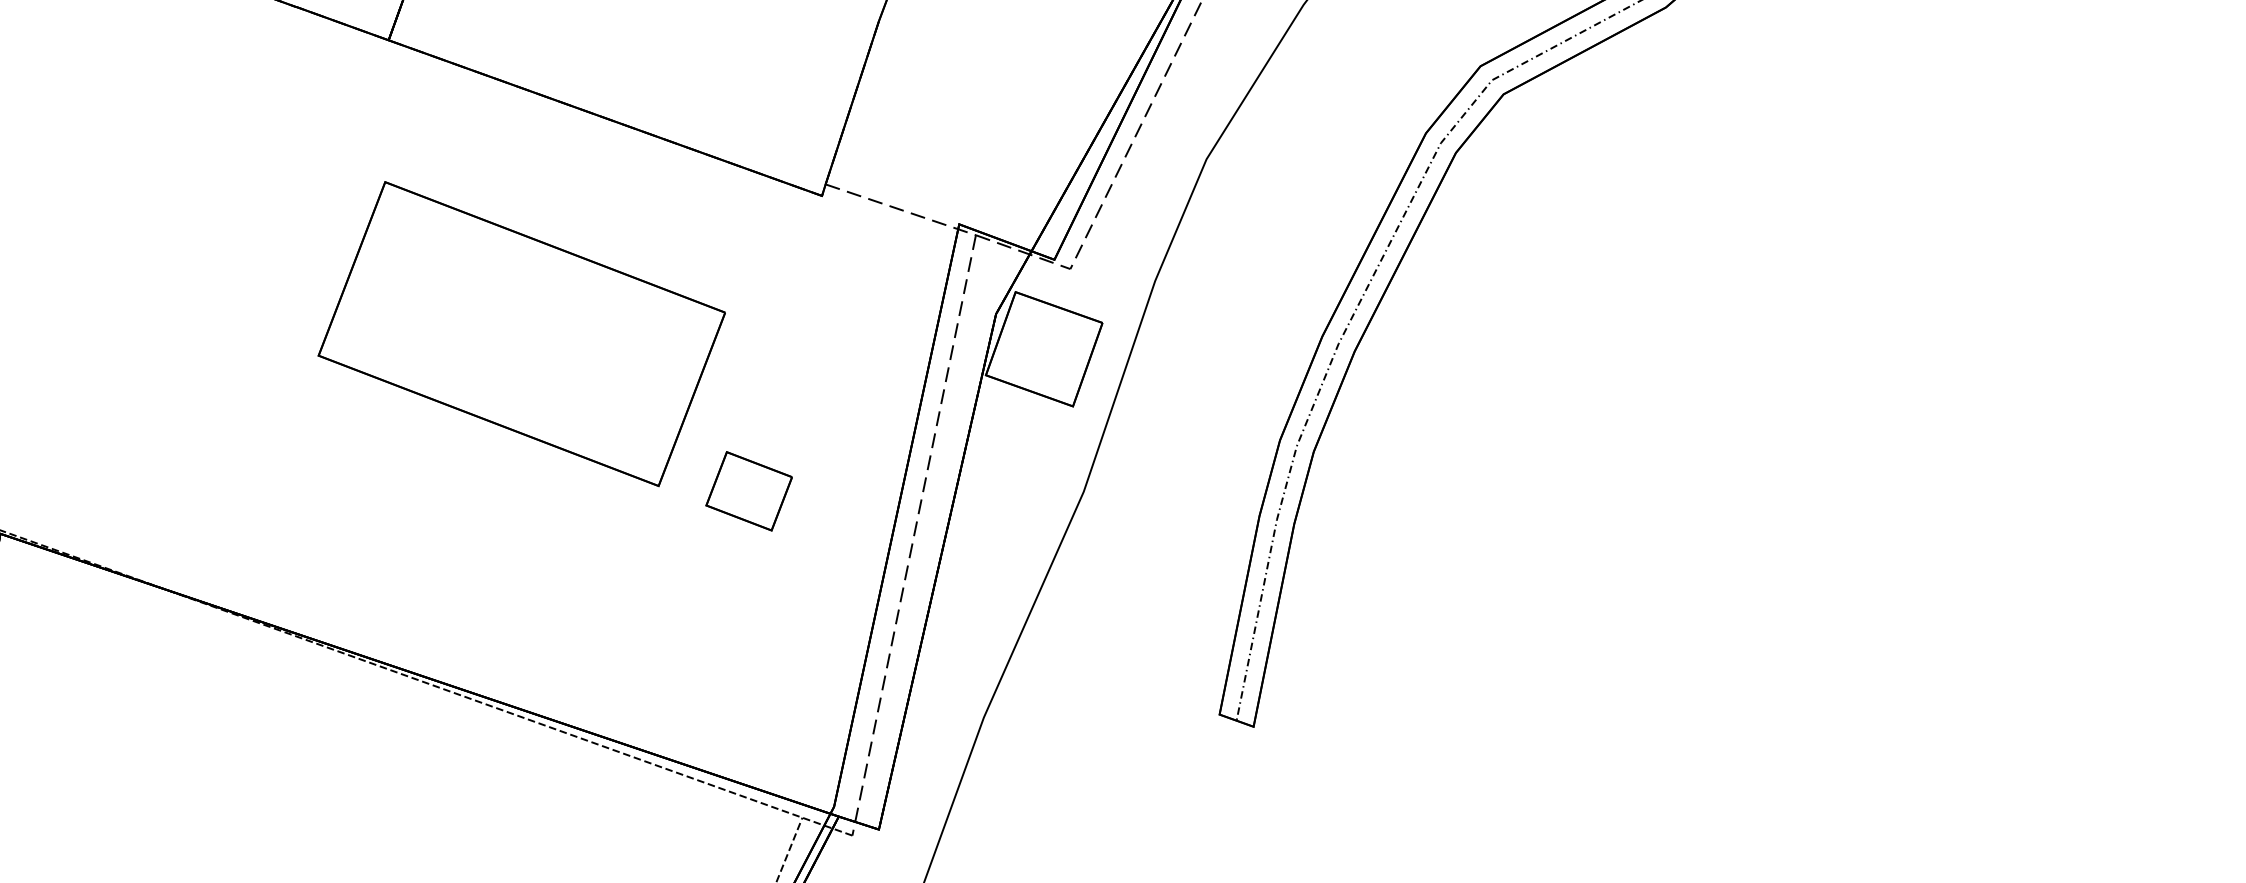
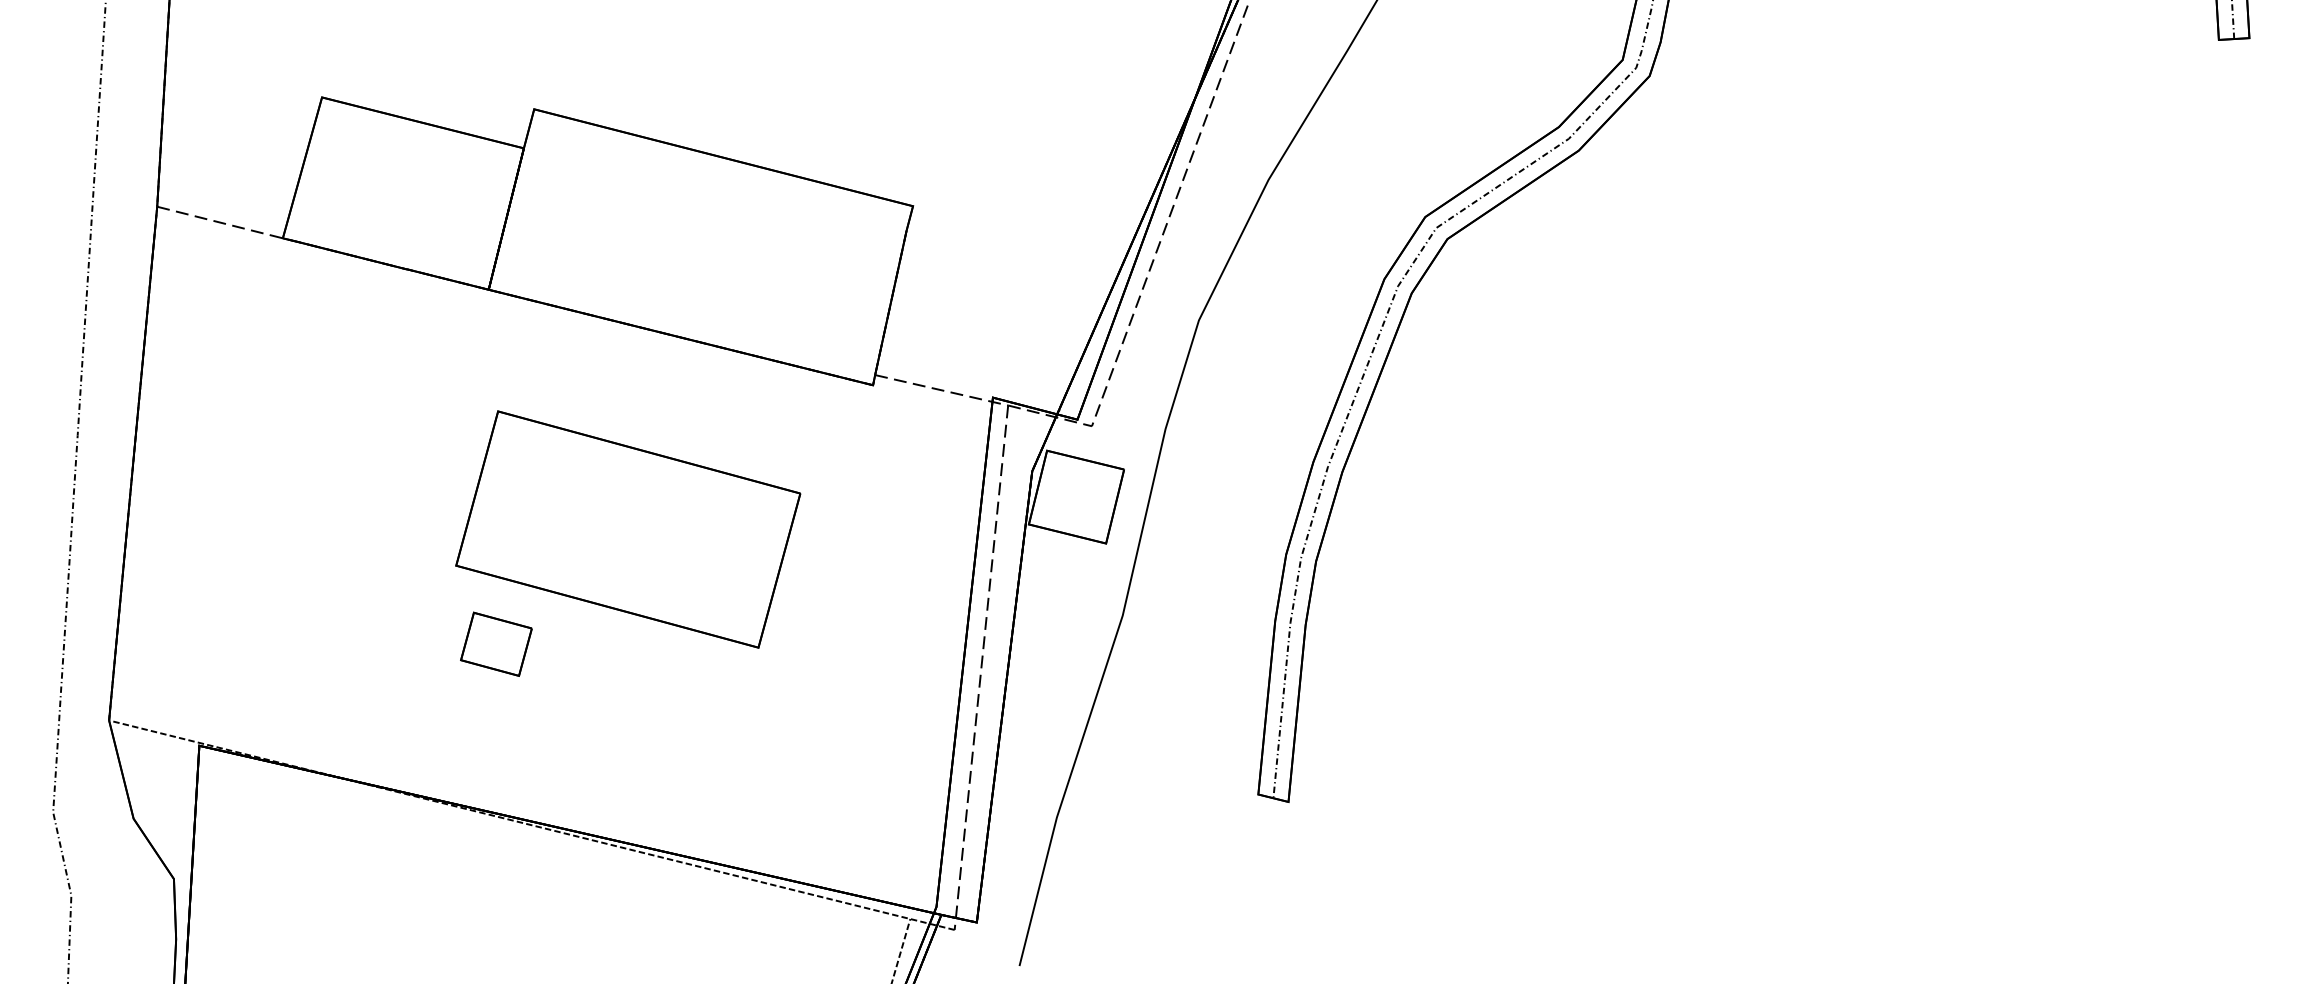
part: (749, 490) -> (496, 643), moved

